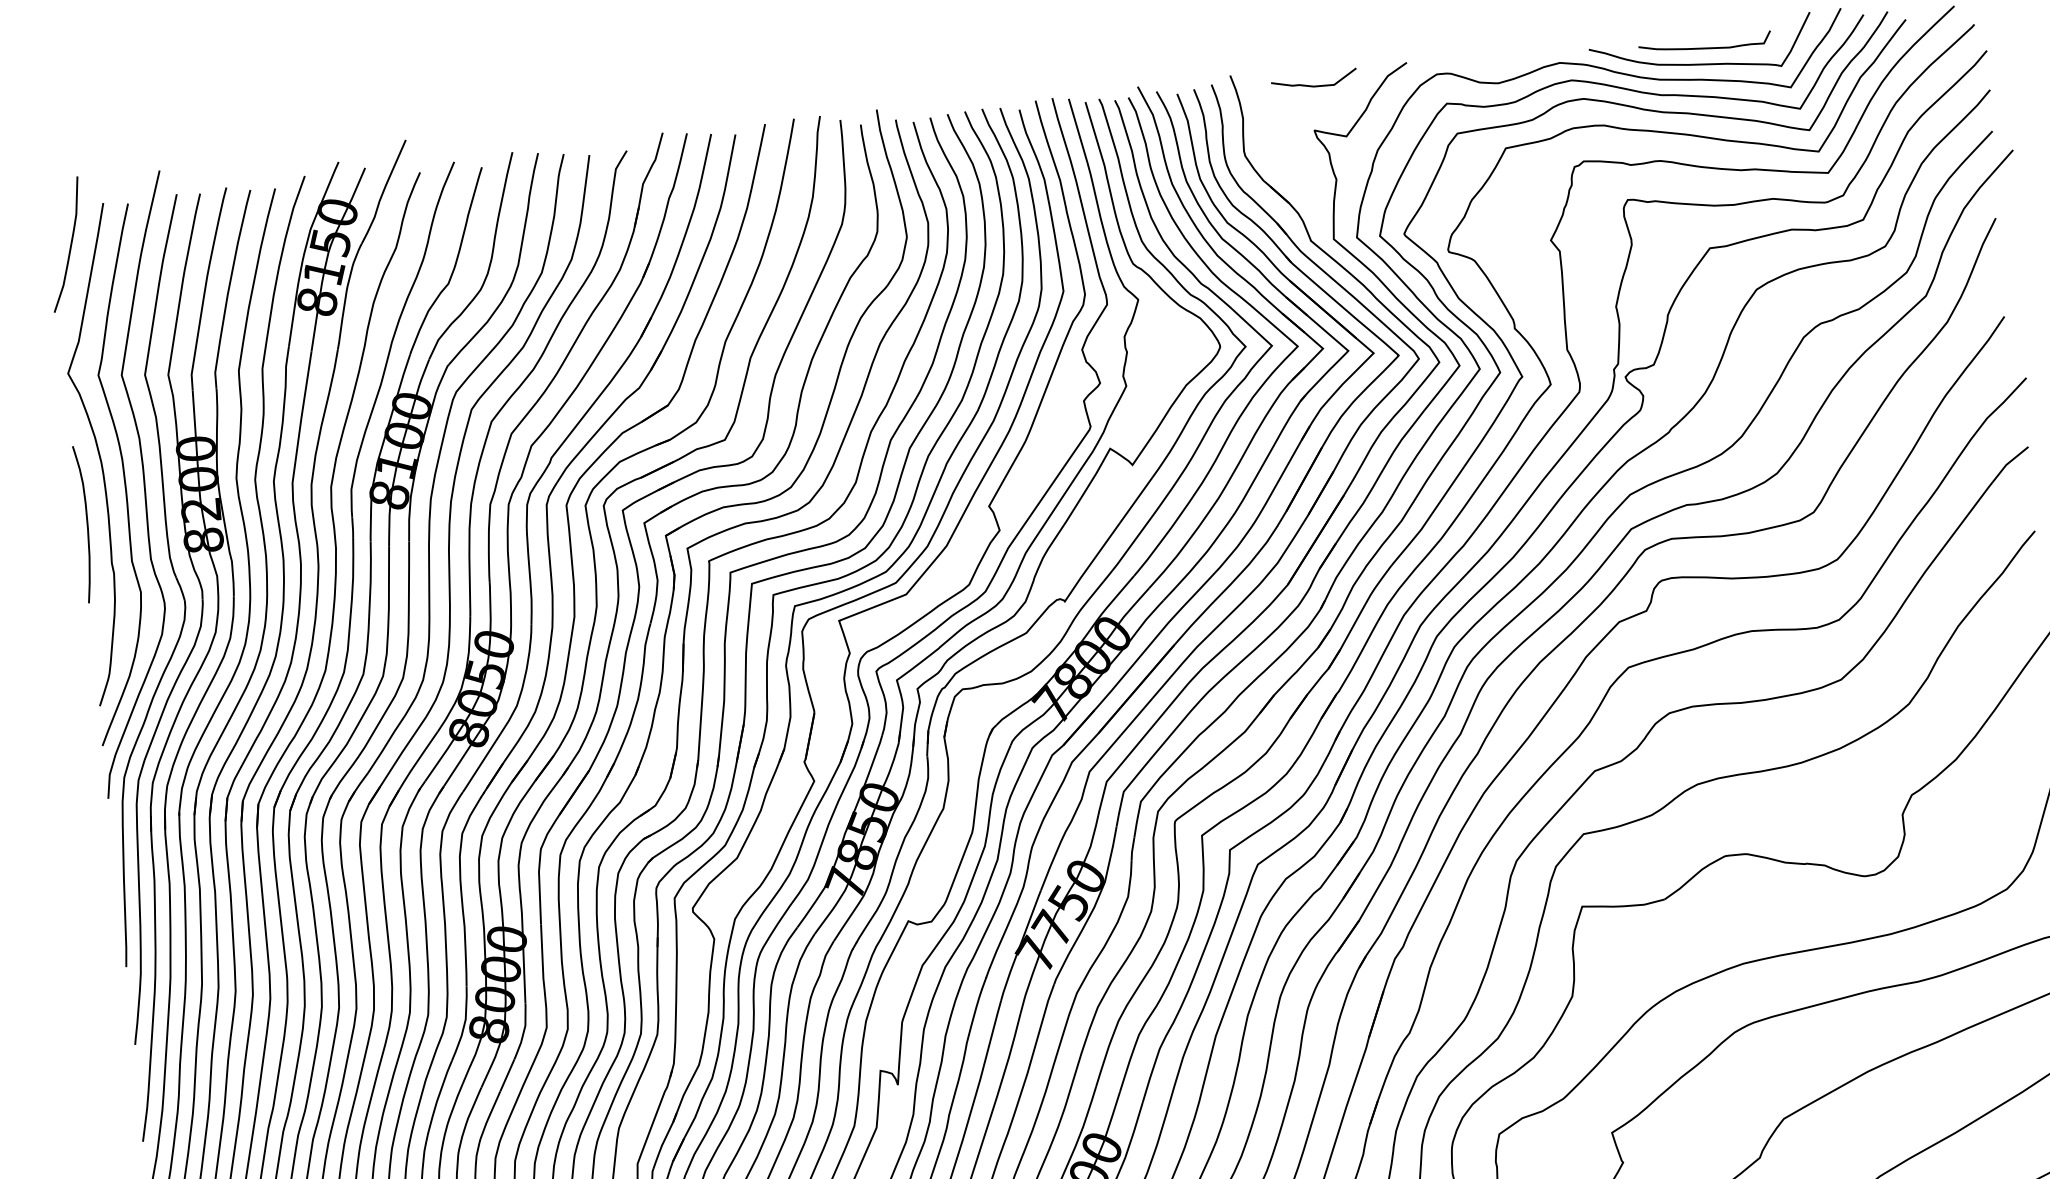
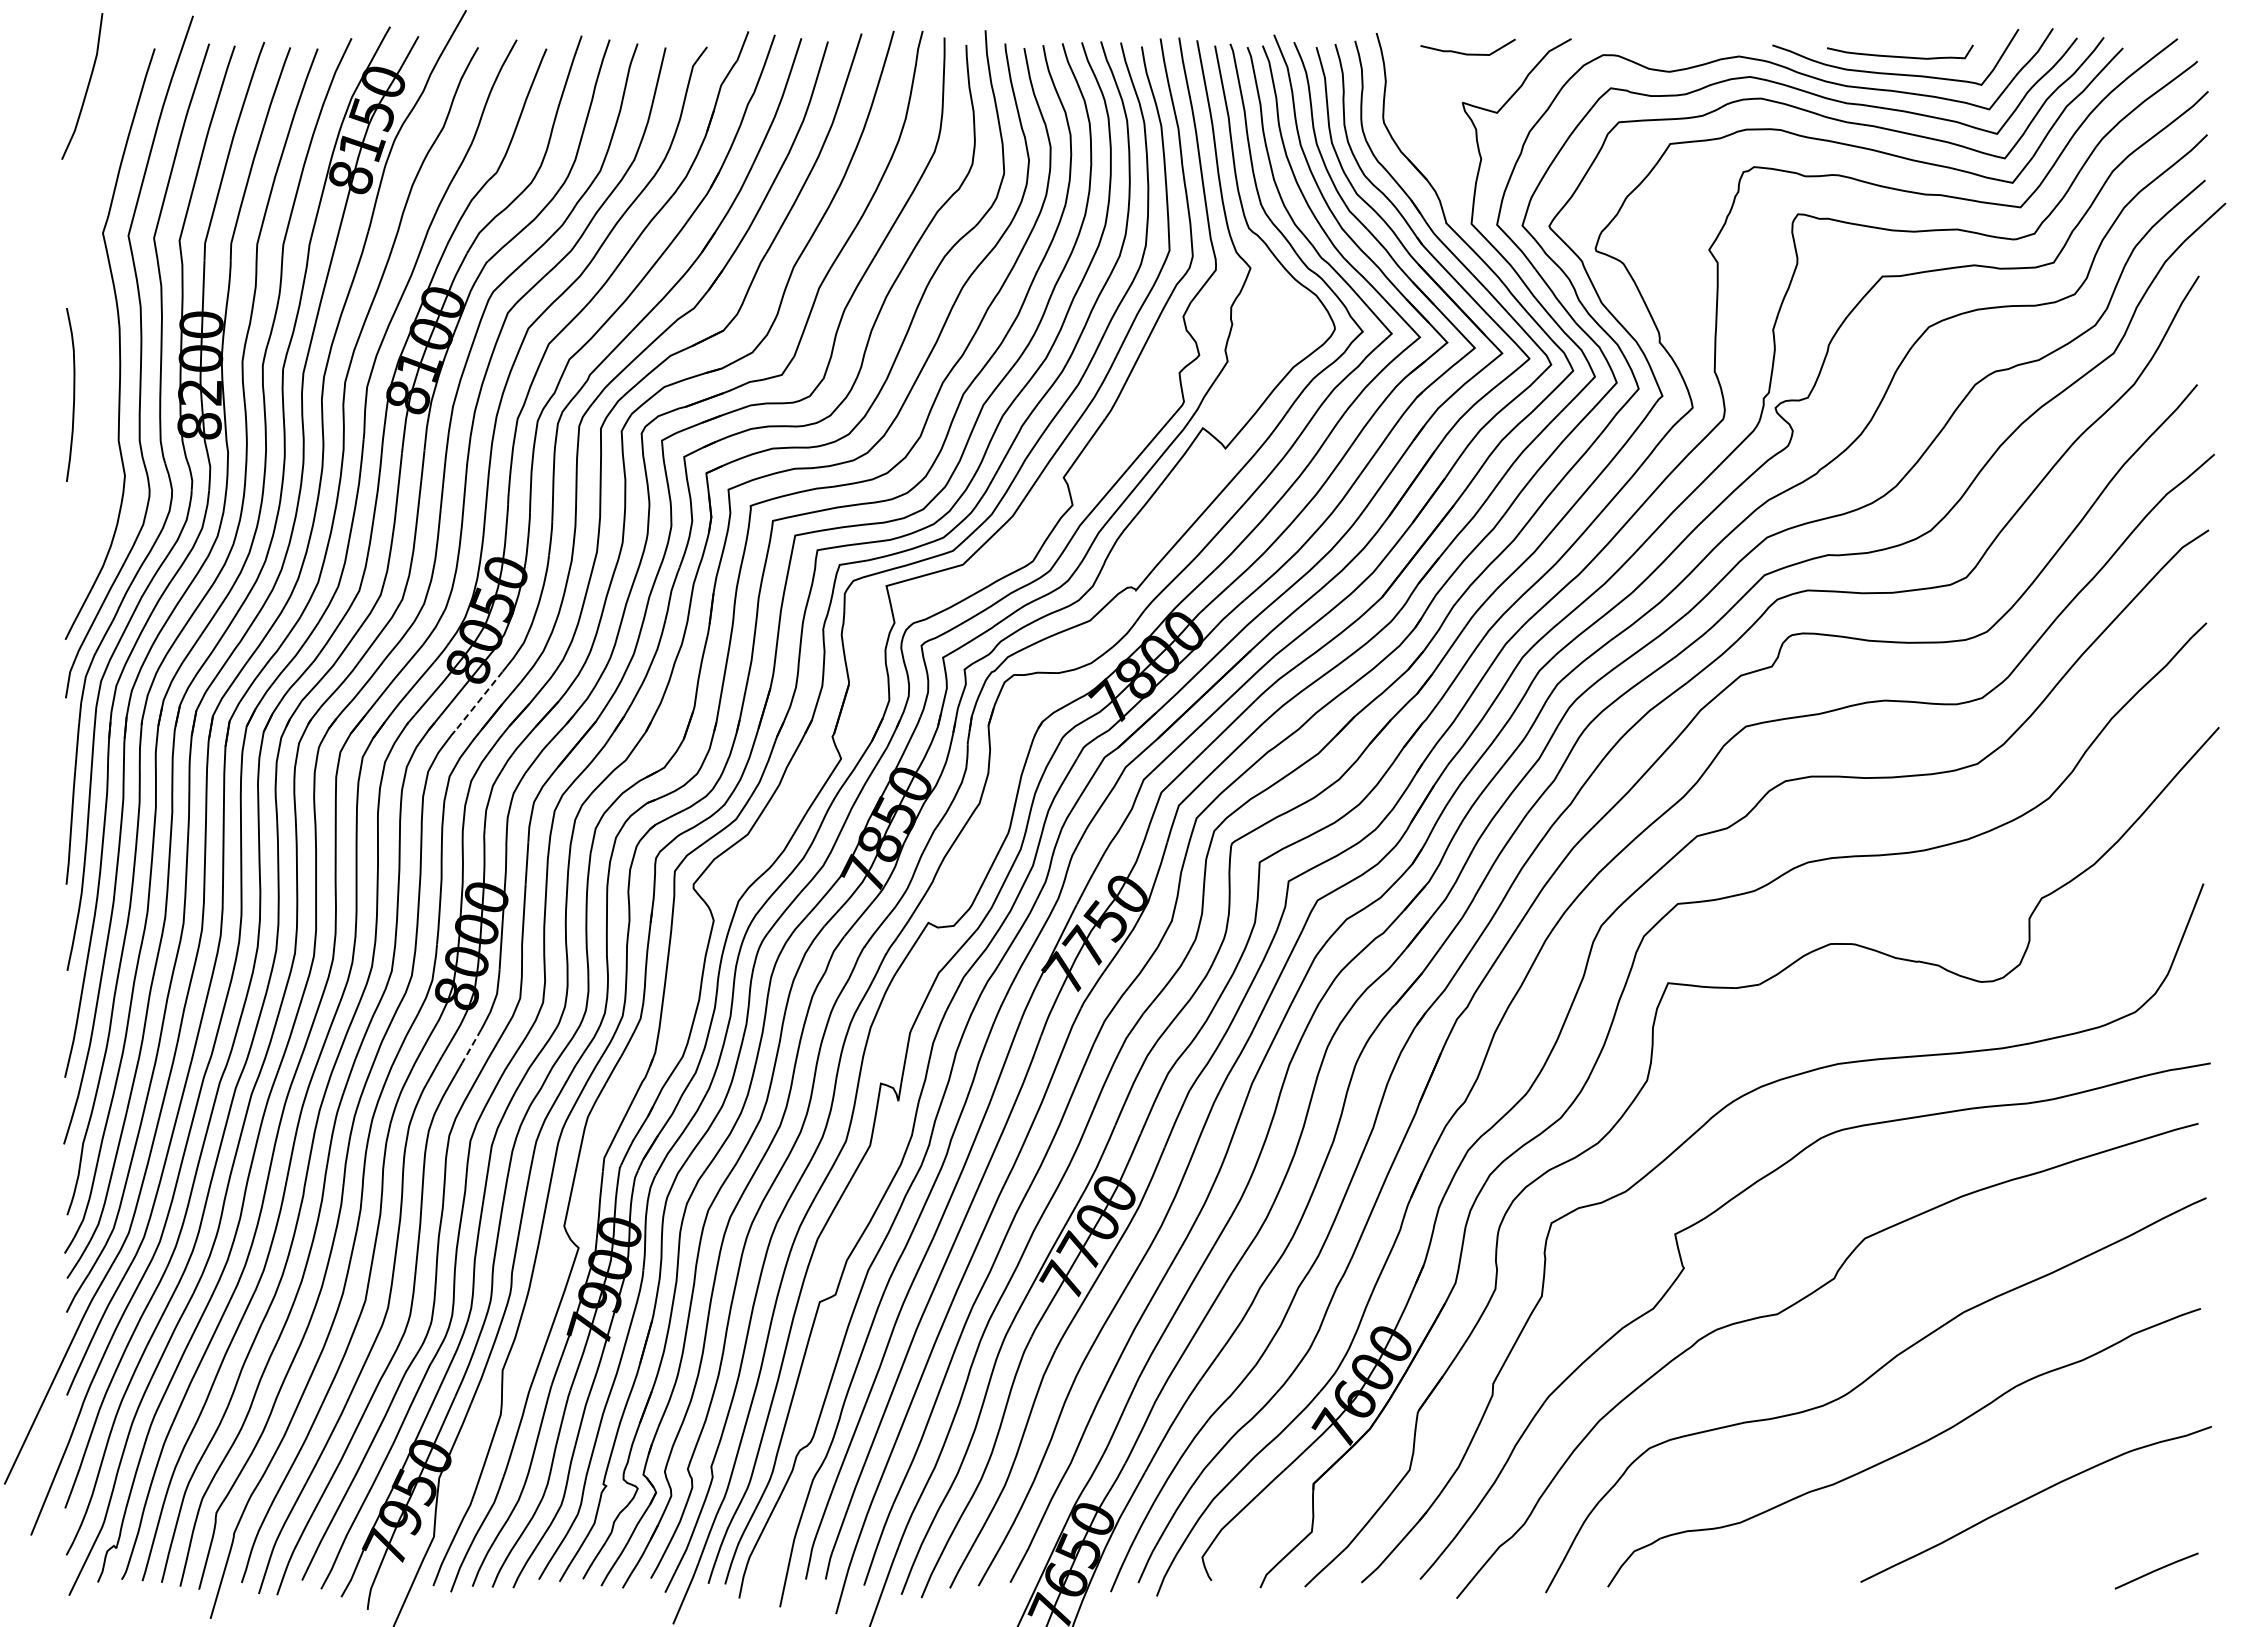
curve: (100, 455) -> (96, 321), removed
line: (481, 763) -> (478, 701), solid -> dashed
line: (507, 1074) -> (471, 1045), solid -> dashed

